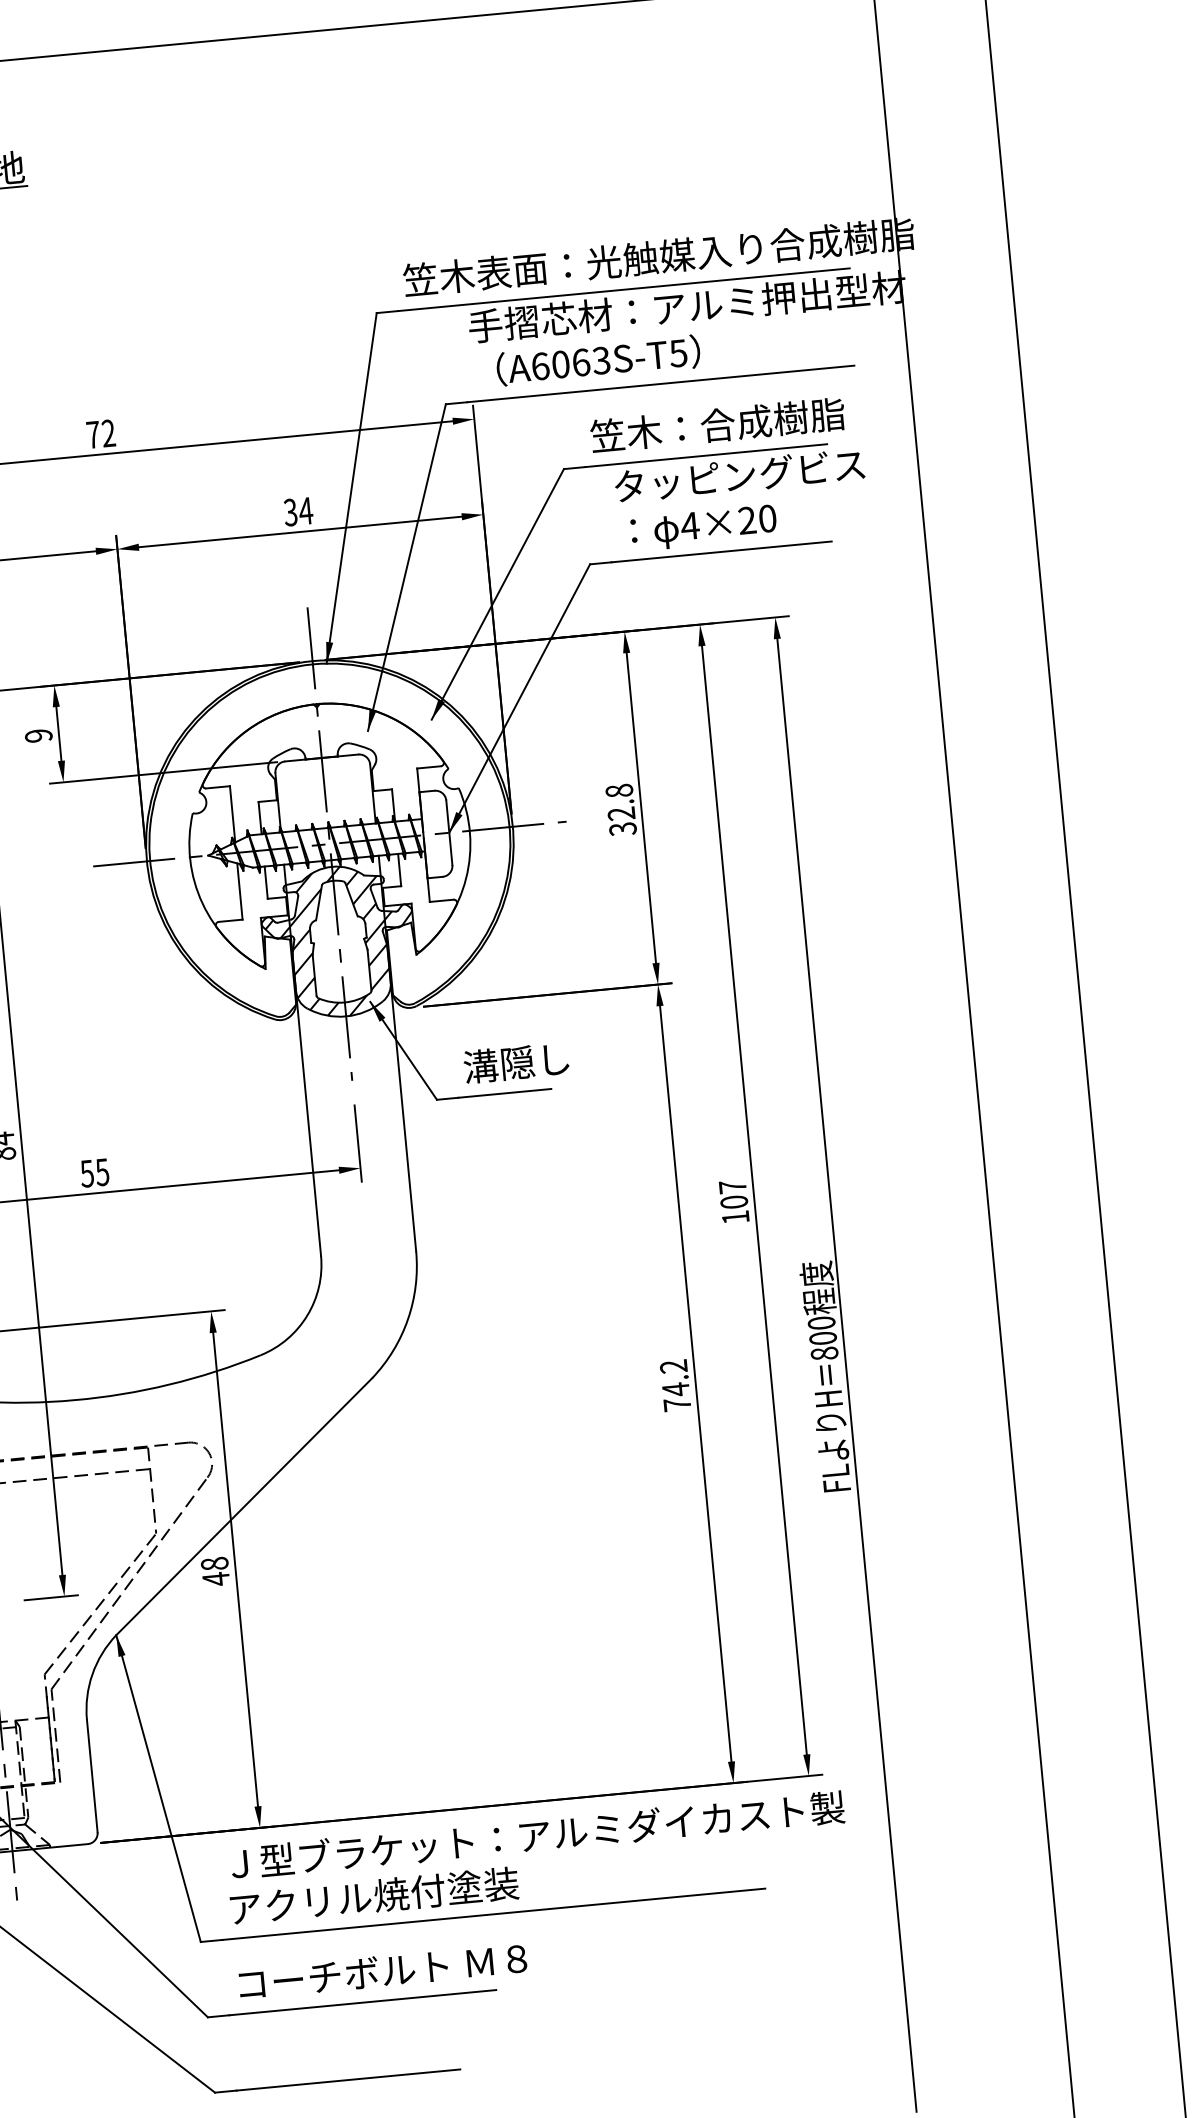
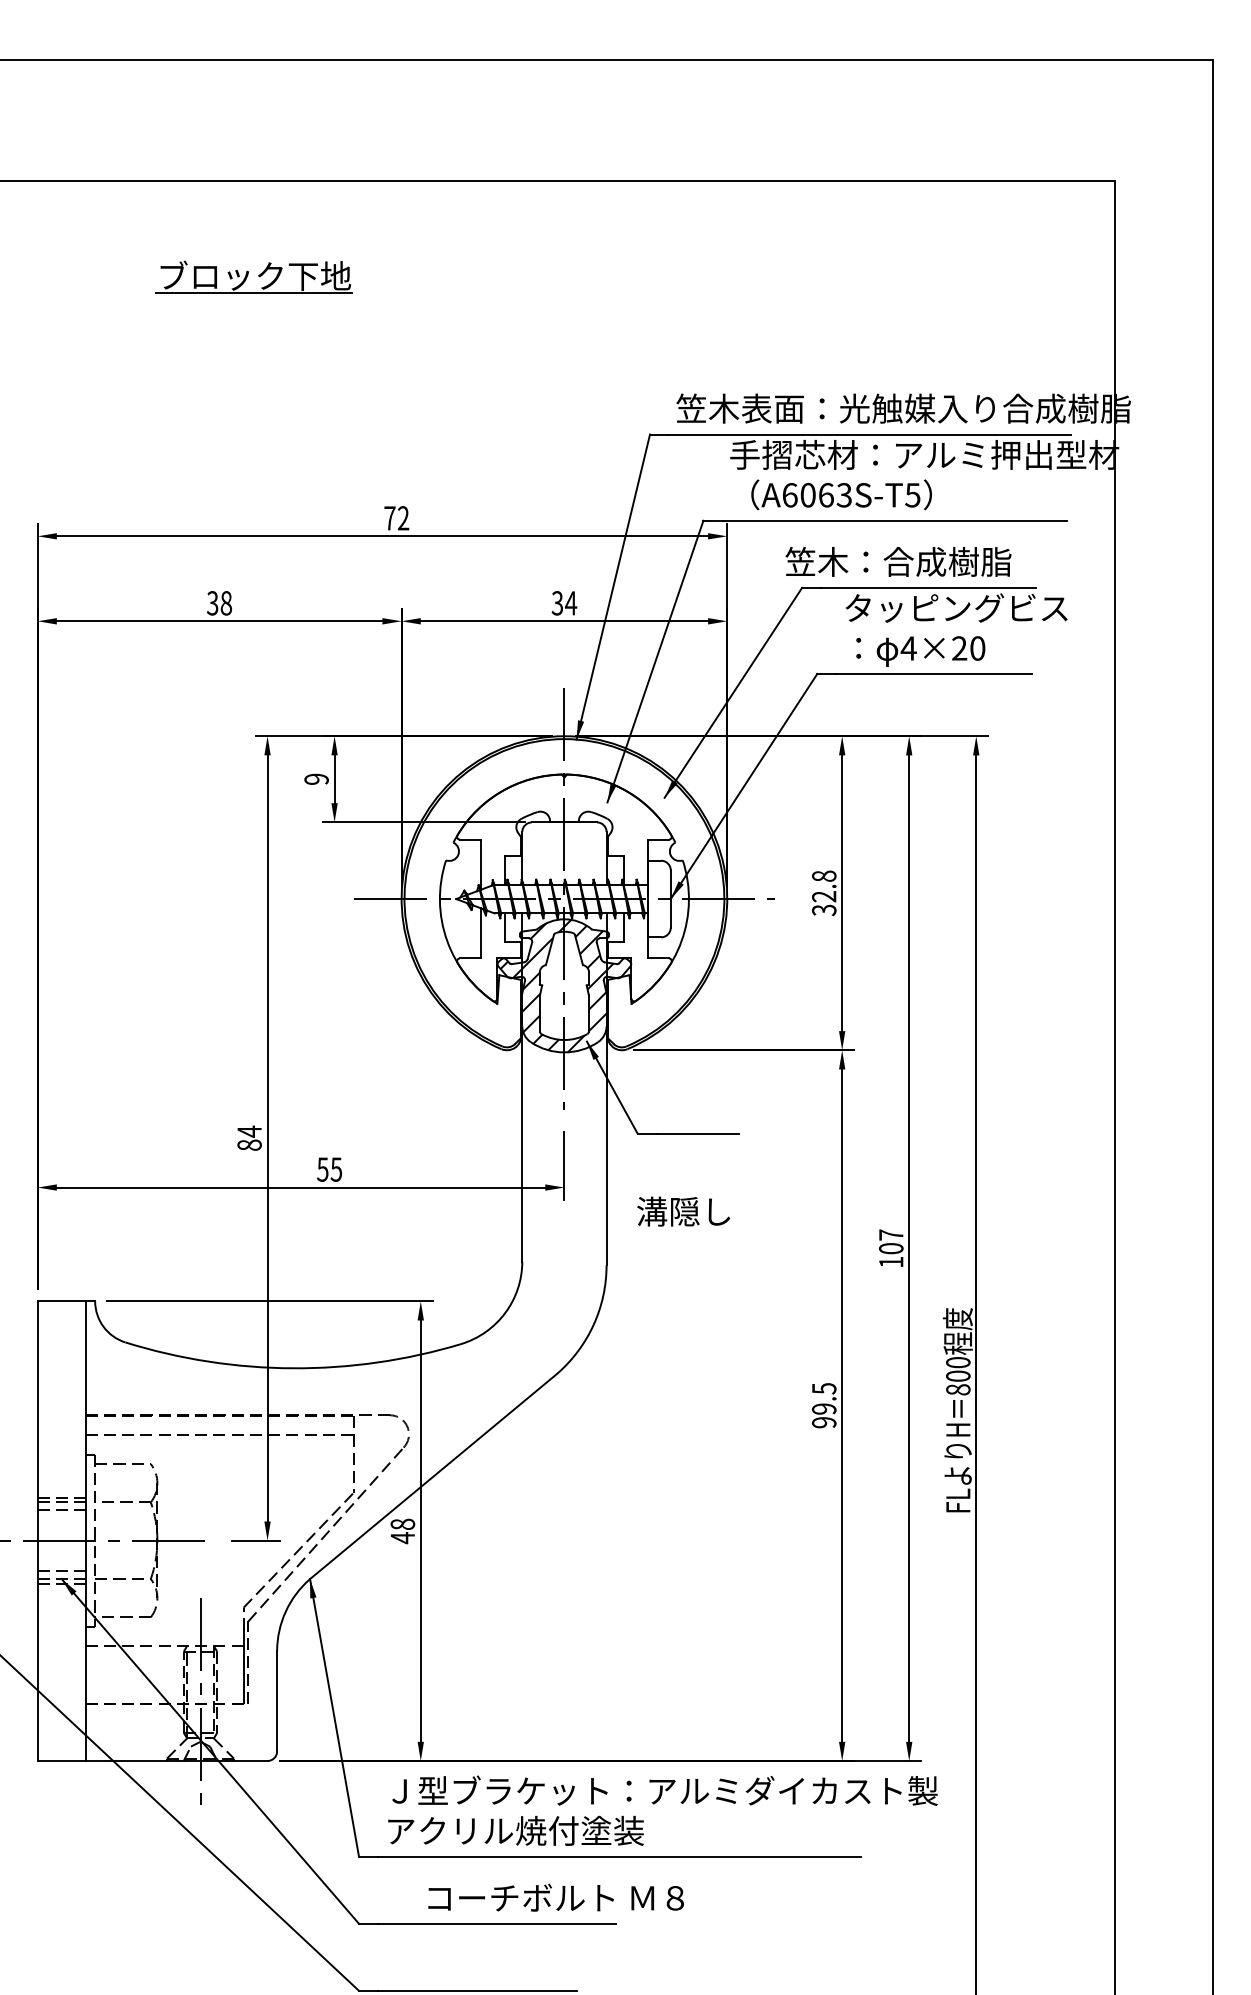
text: (717, 424) -> (898, 561), moved
text: (516, 1062) -> (683, 1211), moved
text: (674, 1385) -> (823, 1405), 74.2 -> 99.5
text: (382, 1971) -> (555, 1897), moved

